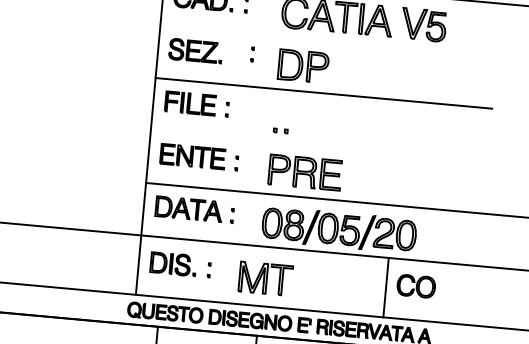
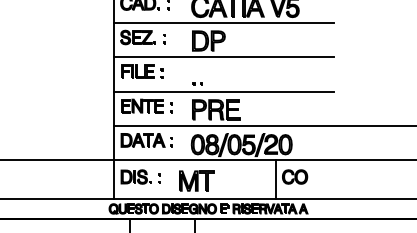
line: (328, 41) -> (223, 23), added
part: (253, 54) -> (164, 39), moved
line: (318, 145) -> (223, 91), added

